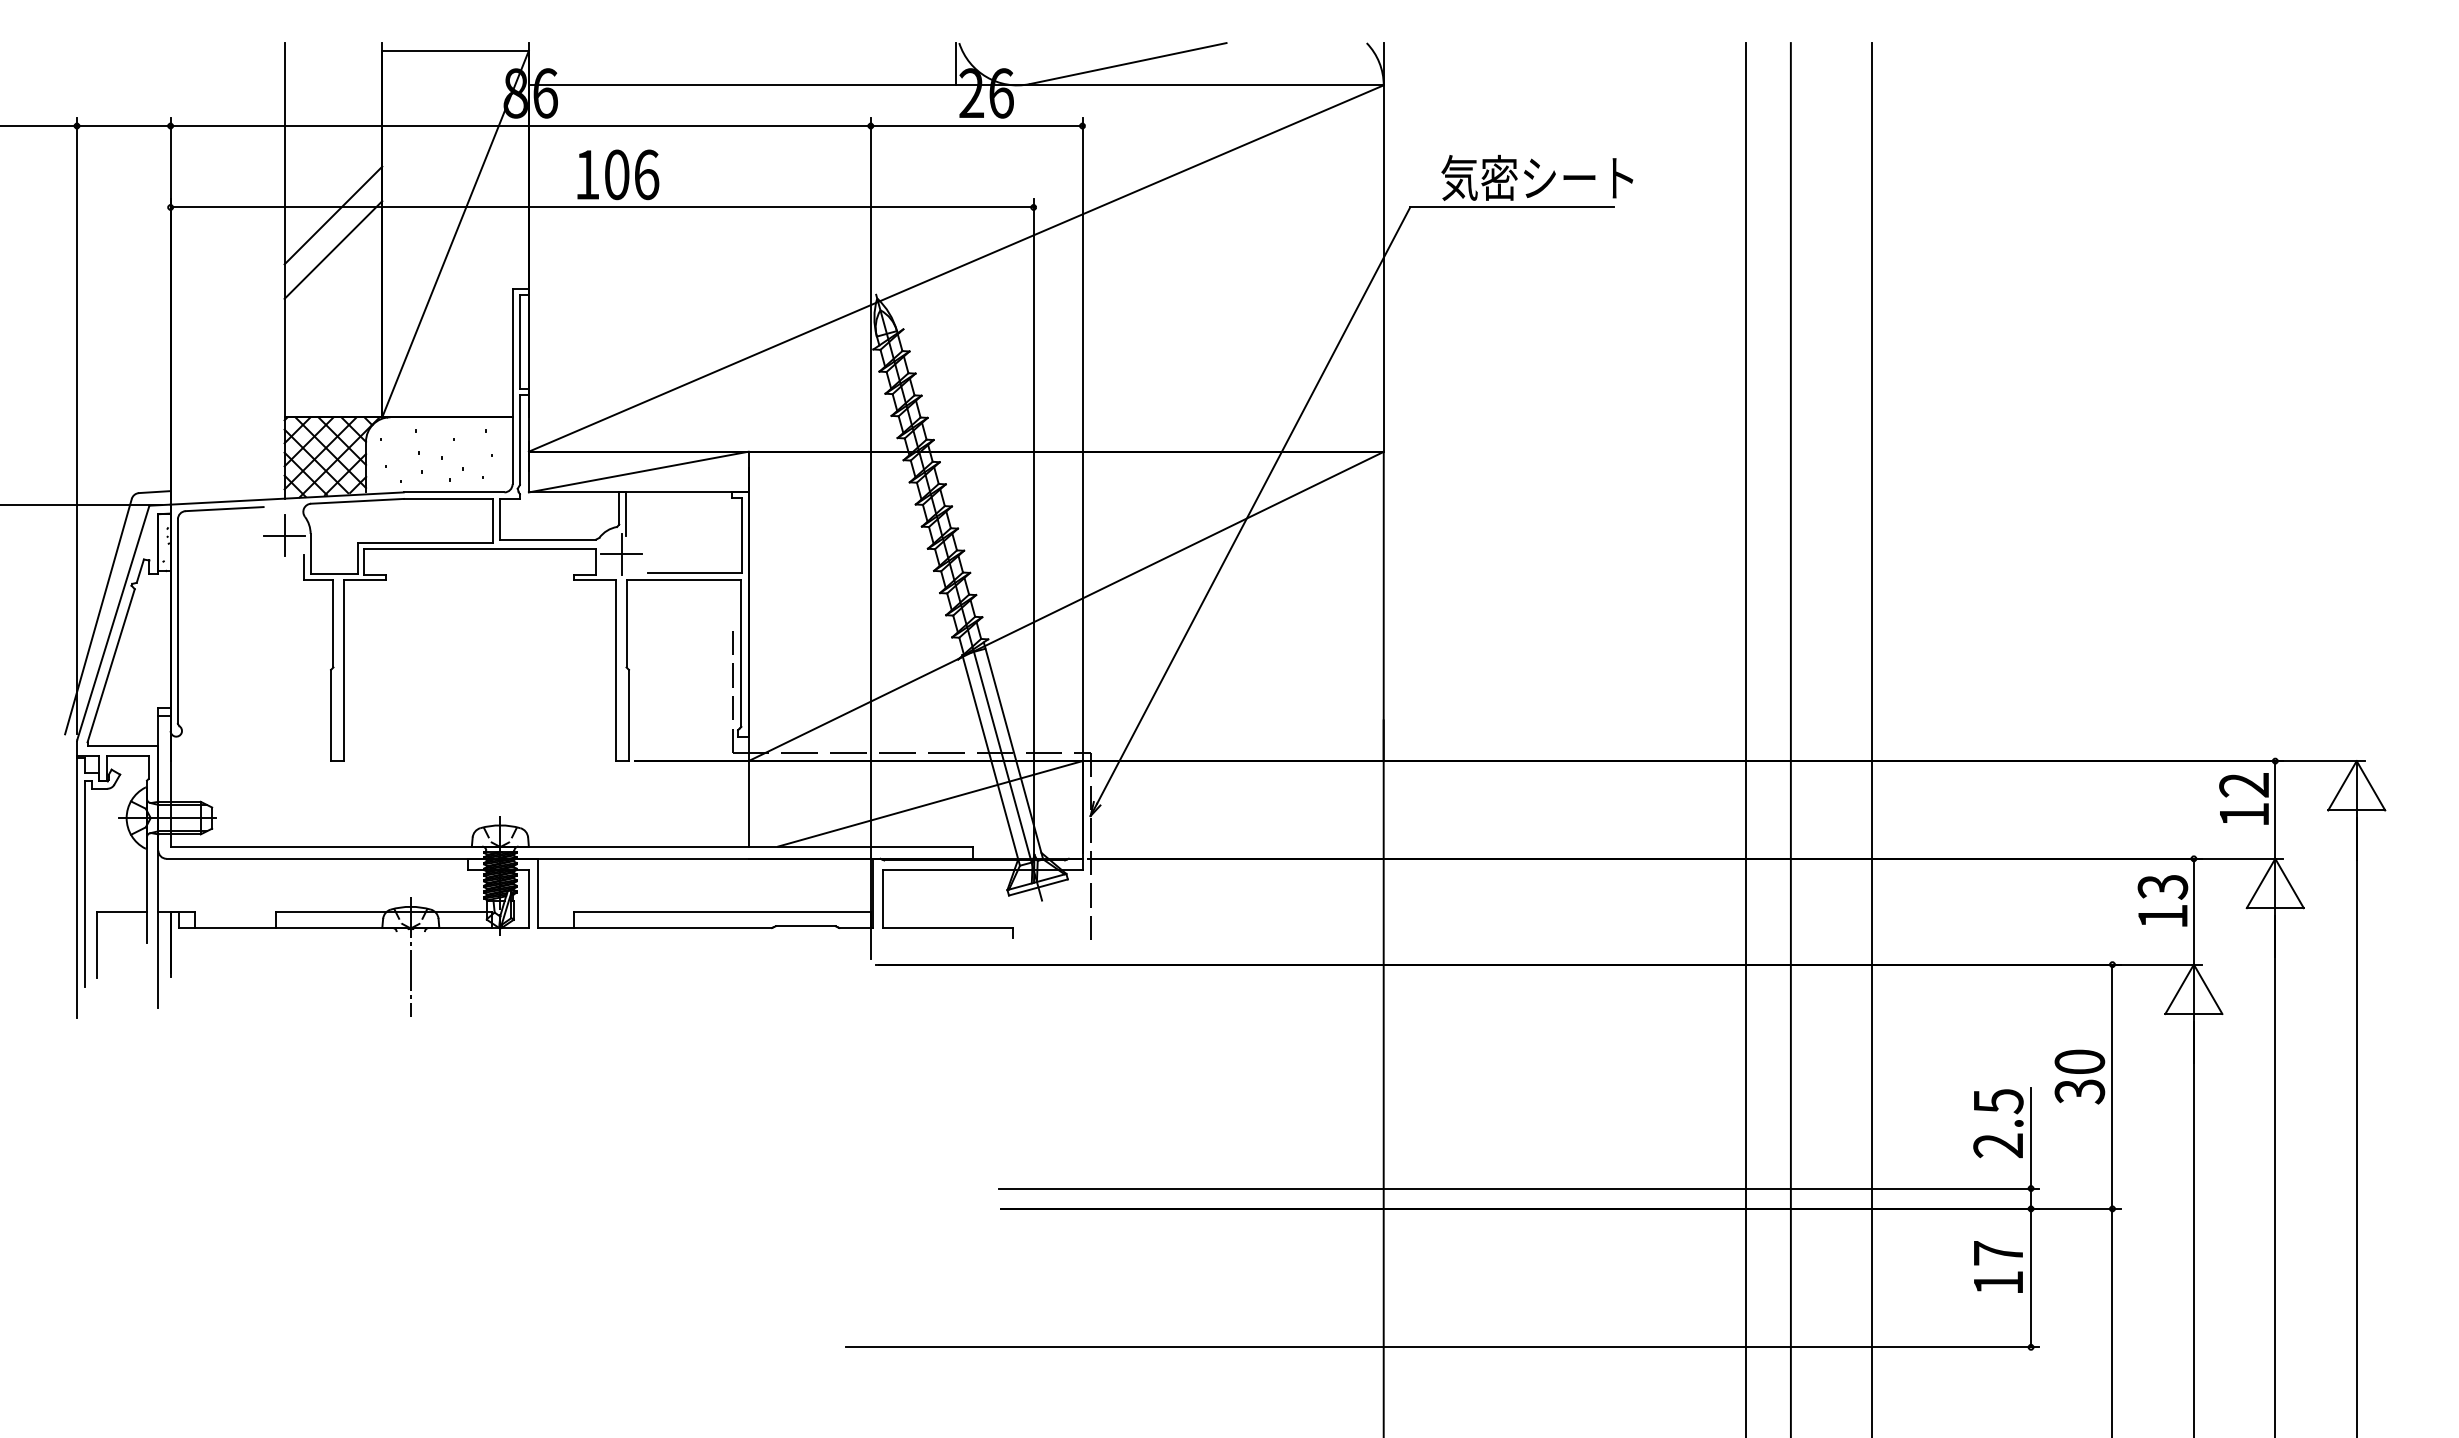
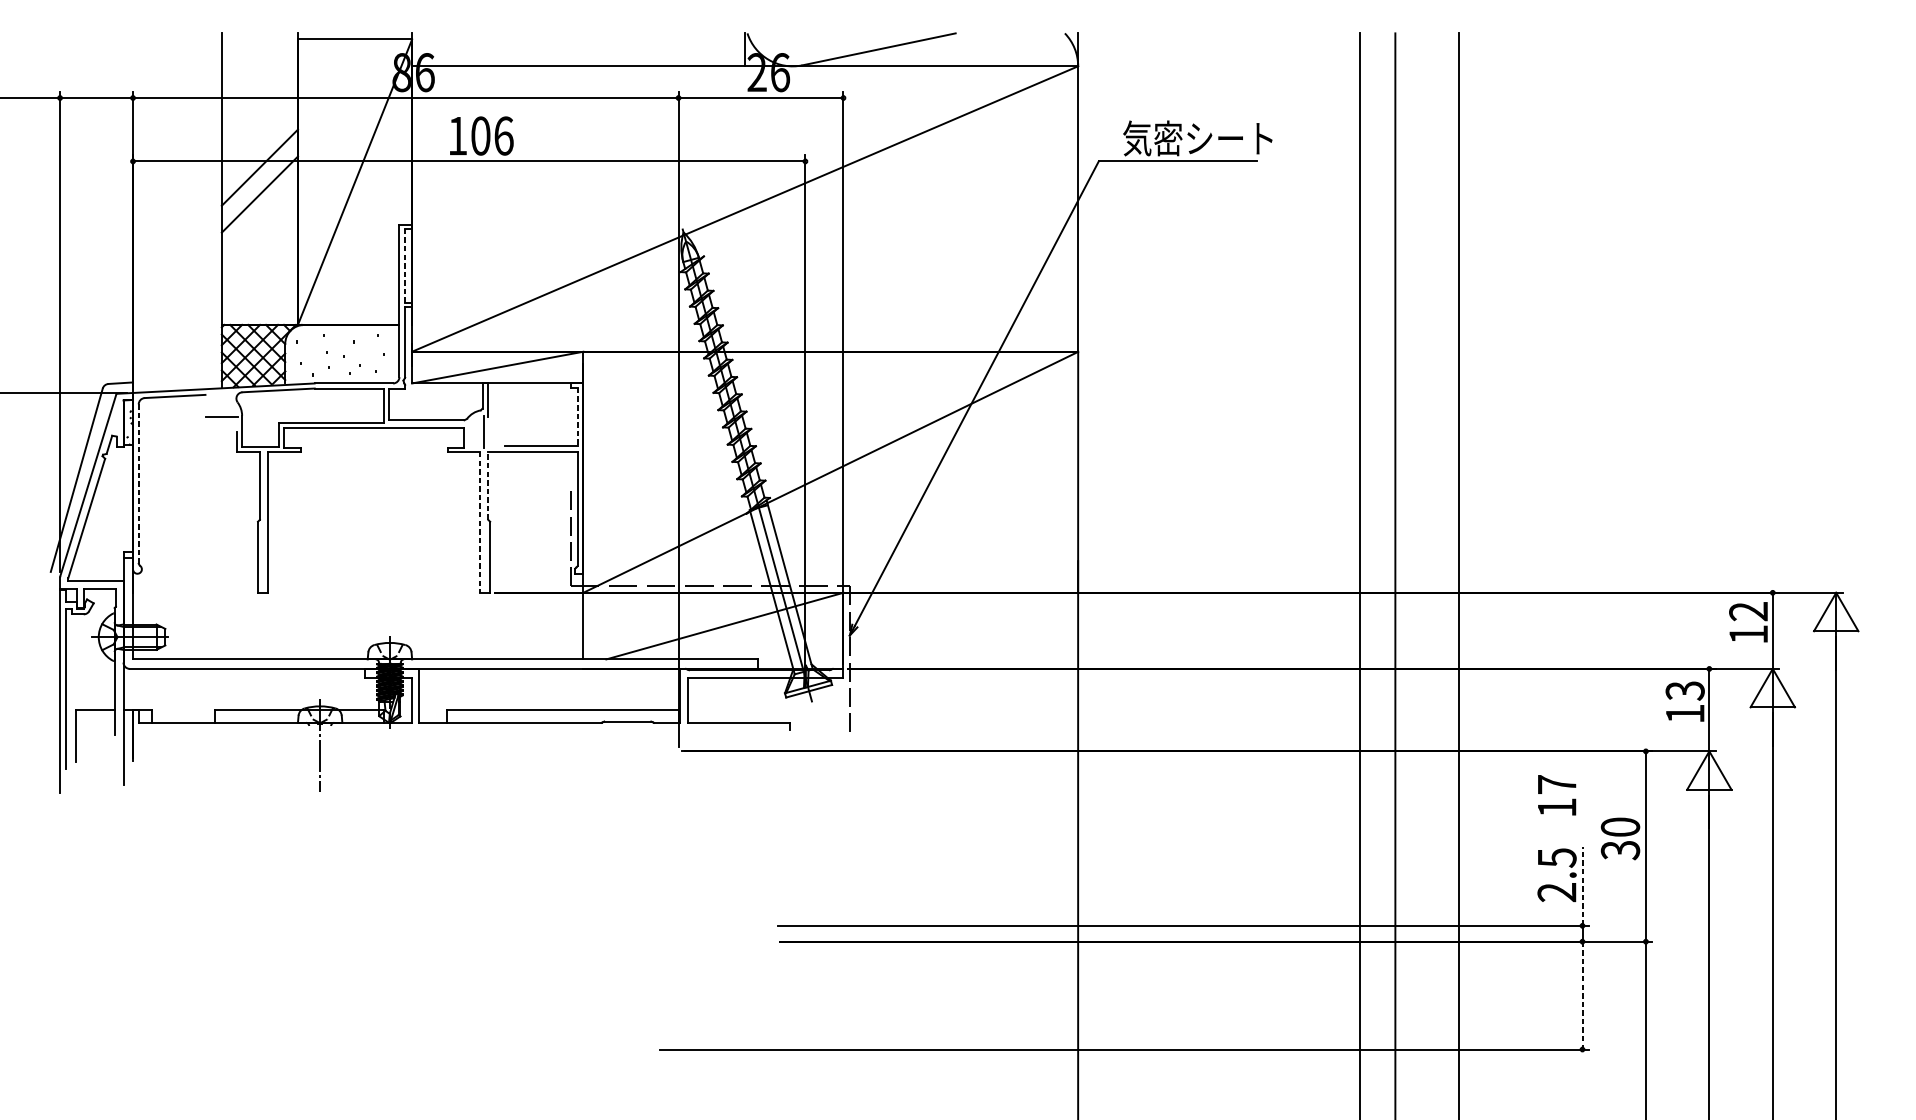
line: (519, 341) -> (404, 265), solid -> dashed
line: (284, 535) -> (221, 417), removed
line: (742, 536) -> (578, 417), solid -> dashed
line: (621, 554) -> (484, 431), removed
line: (177, 621) -> (138, 484), solid -> dashed
line: (626, 623) -> (488, 485), solid -> dashed
line: (615, 671) -> (479, 522), solid -> dashed
line: (2031, 1137) -> (1582, 886), solid -> dashed
text: (1998, 1266) -> (1557, 794), moved
line: (2031, 1278) -> (1582, 995), solid -> dashed

